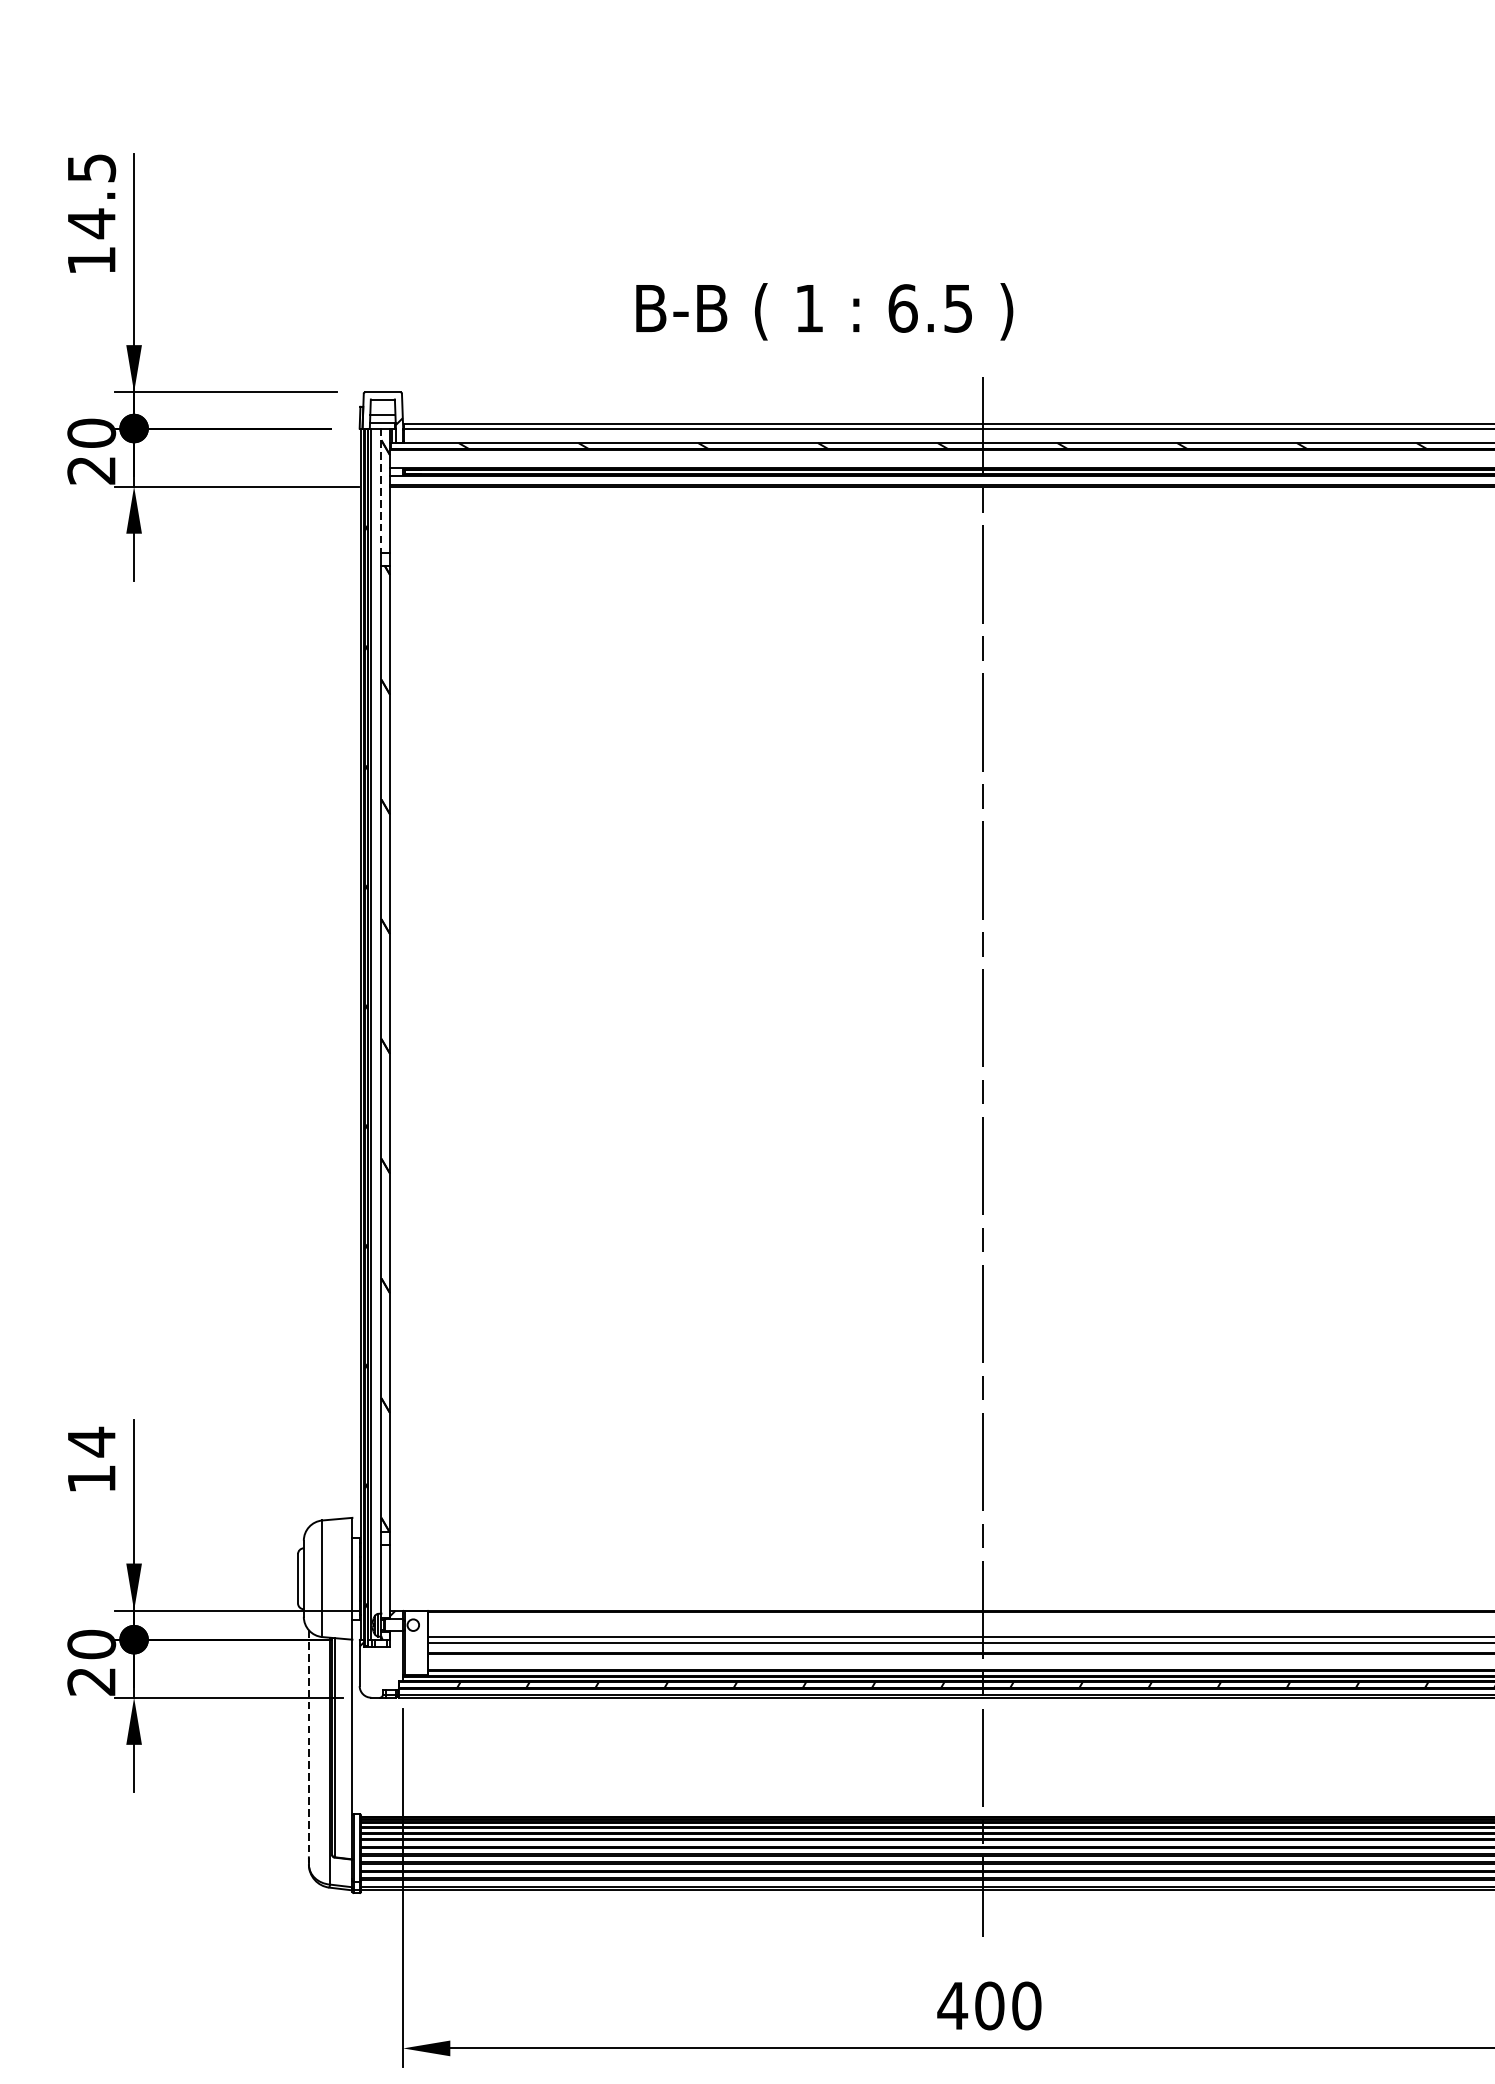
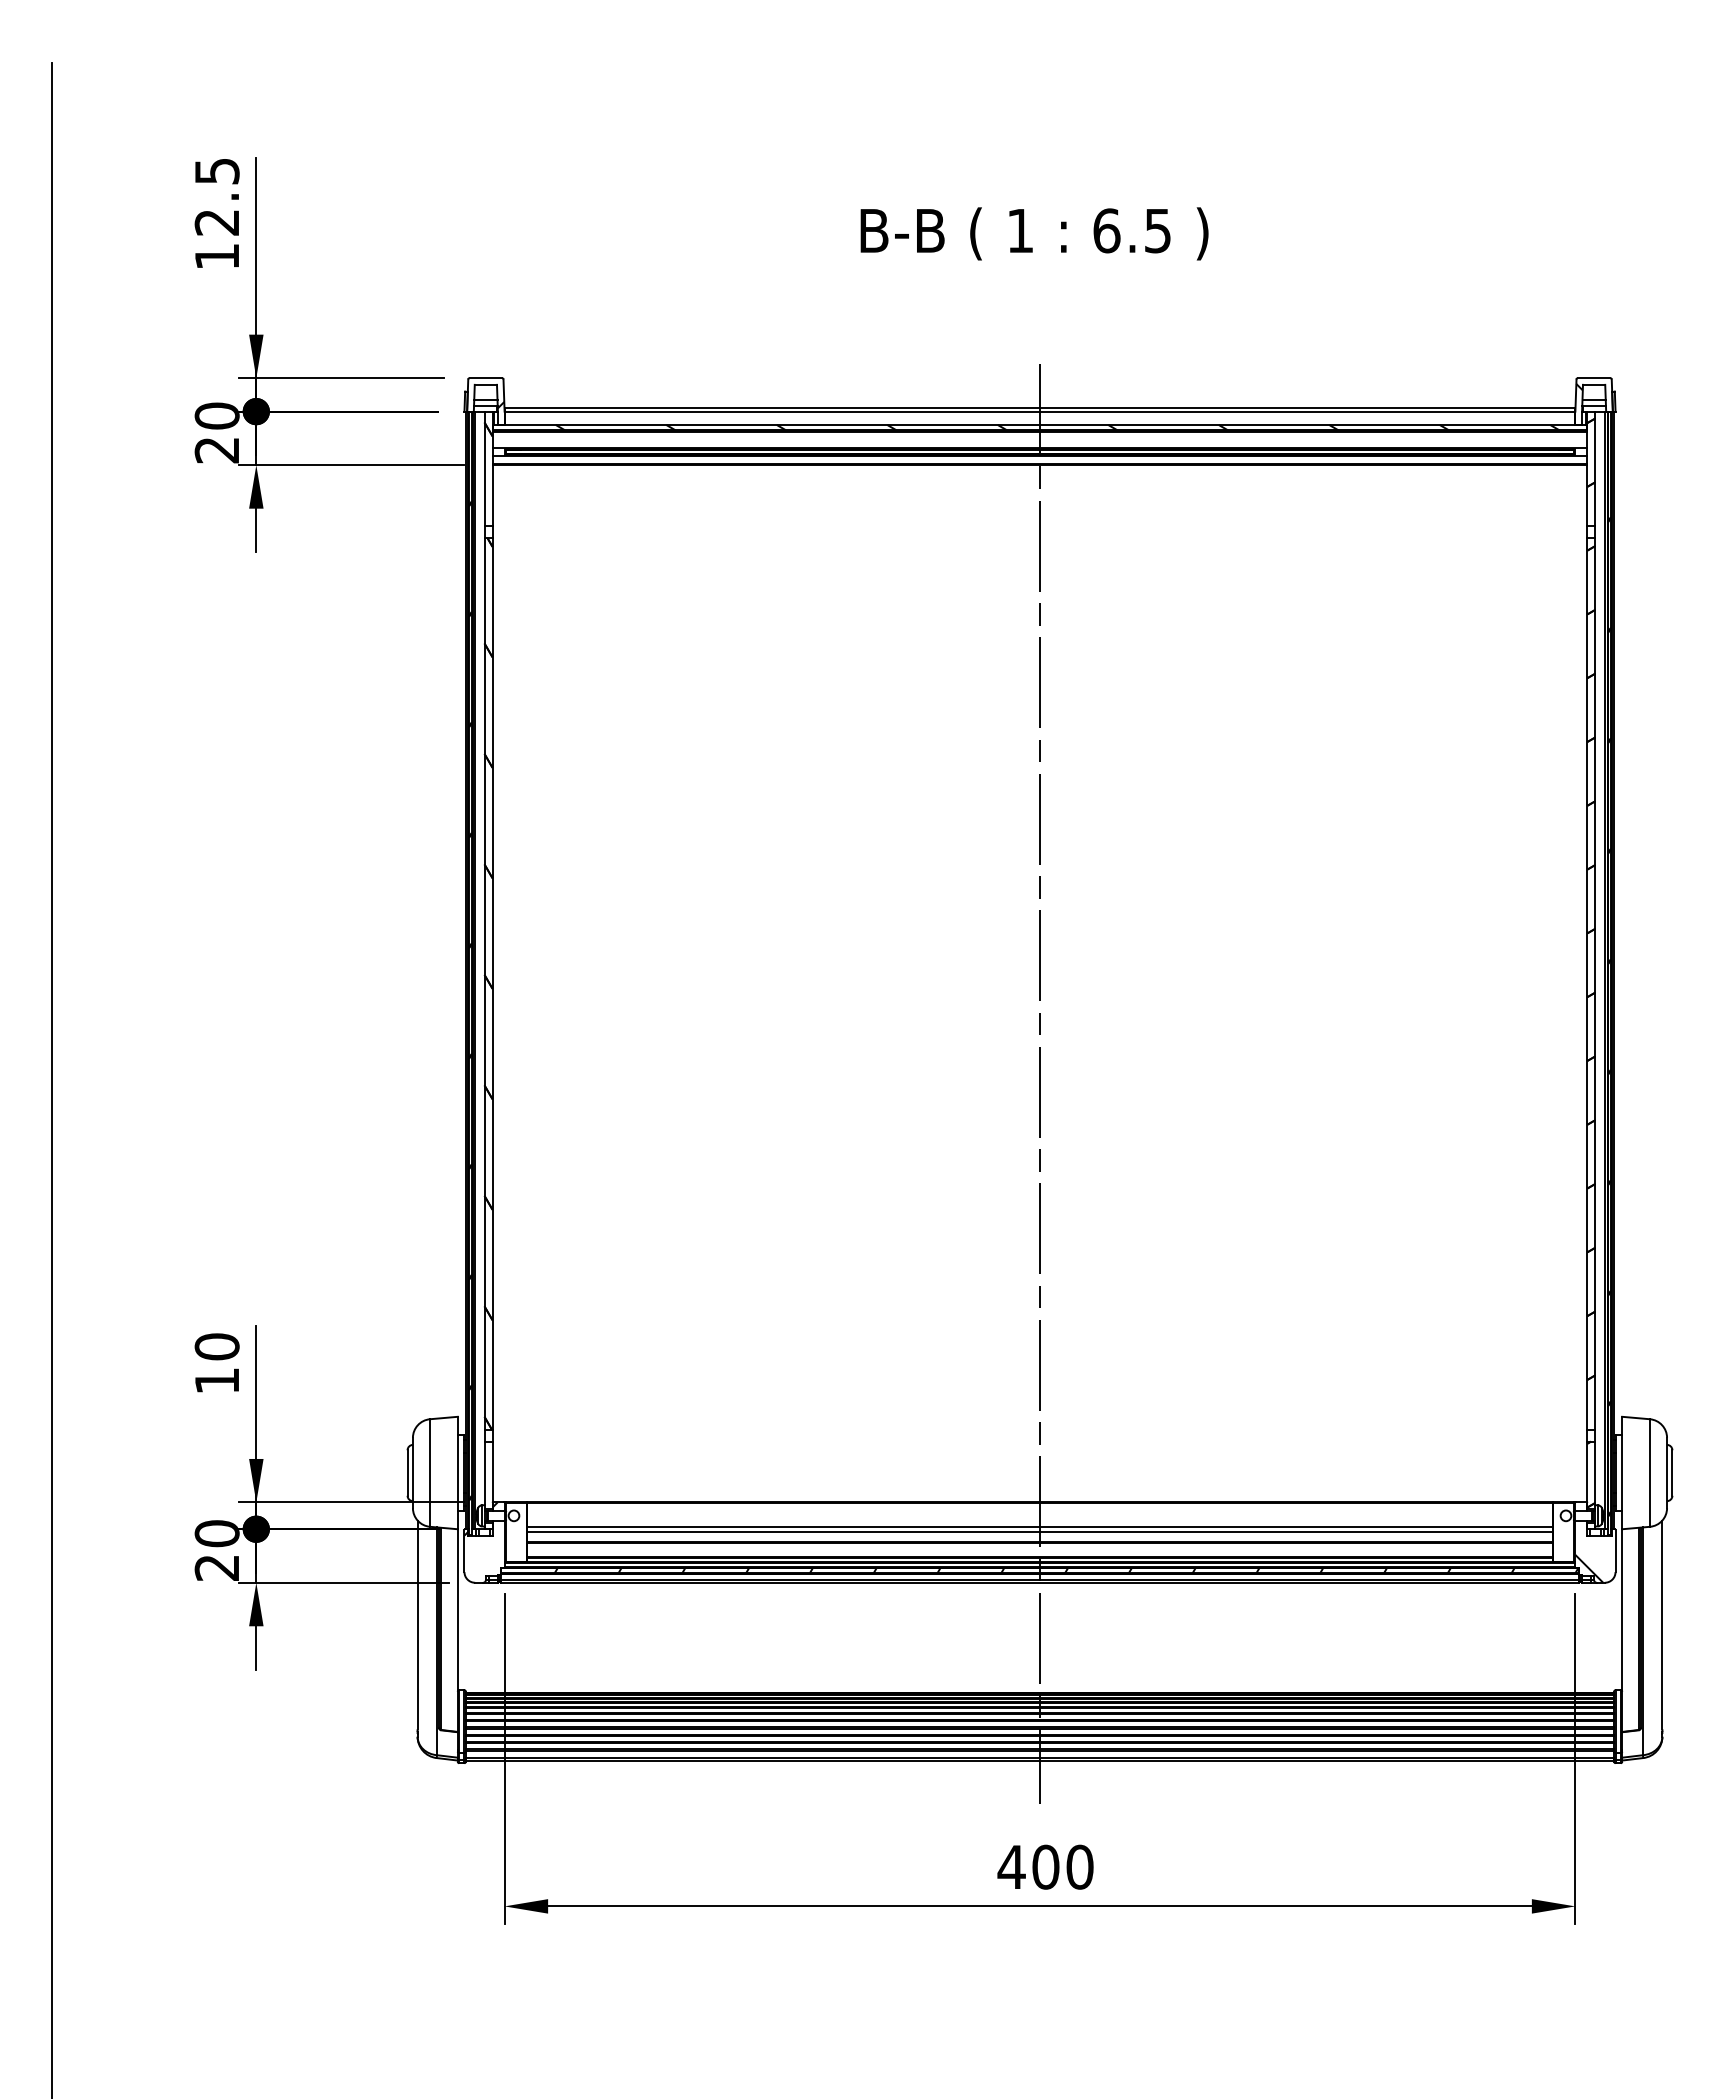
text: (90, 223) -> (216, 222), 14.5 -> 12.5
text: (824, 311) -> (1034, 233), moved
line: (381, 491) -> (484, 469), dashed -> solid
text: (90, 1441) -> (216, 1346), 14 -> 10
line: (308, 1744) -> (417, 1625), dashed -> solid

